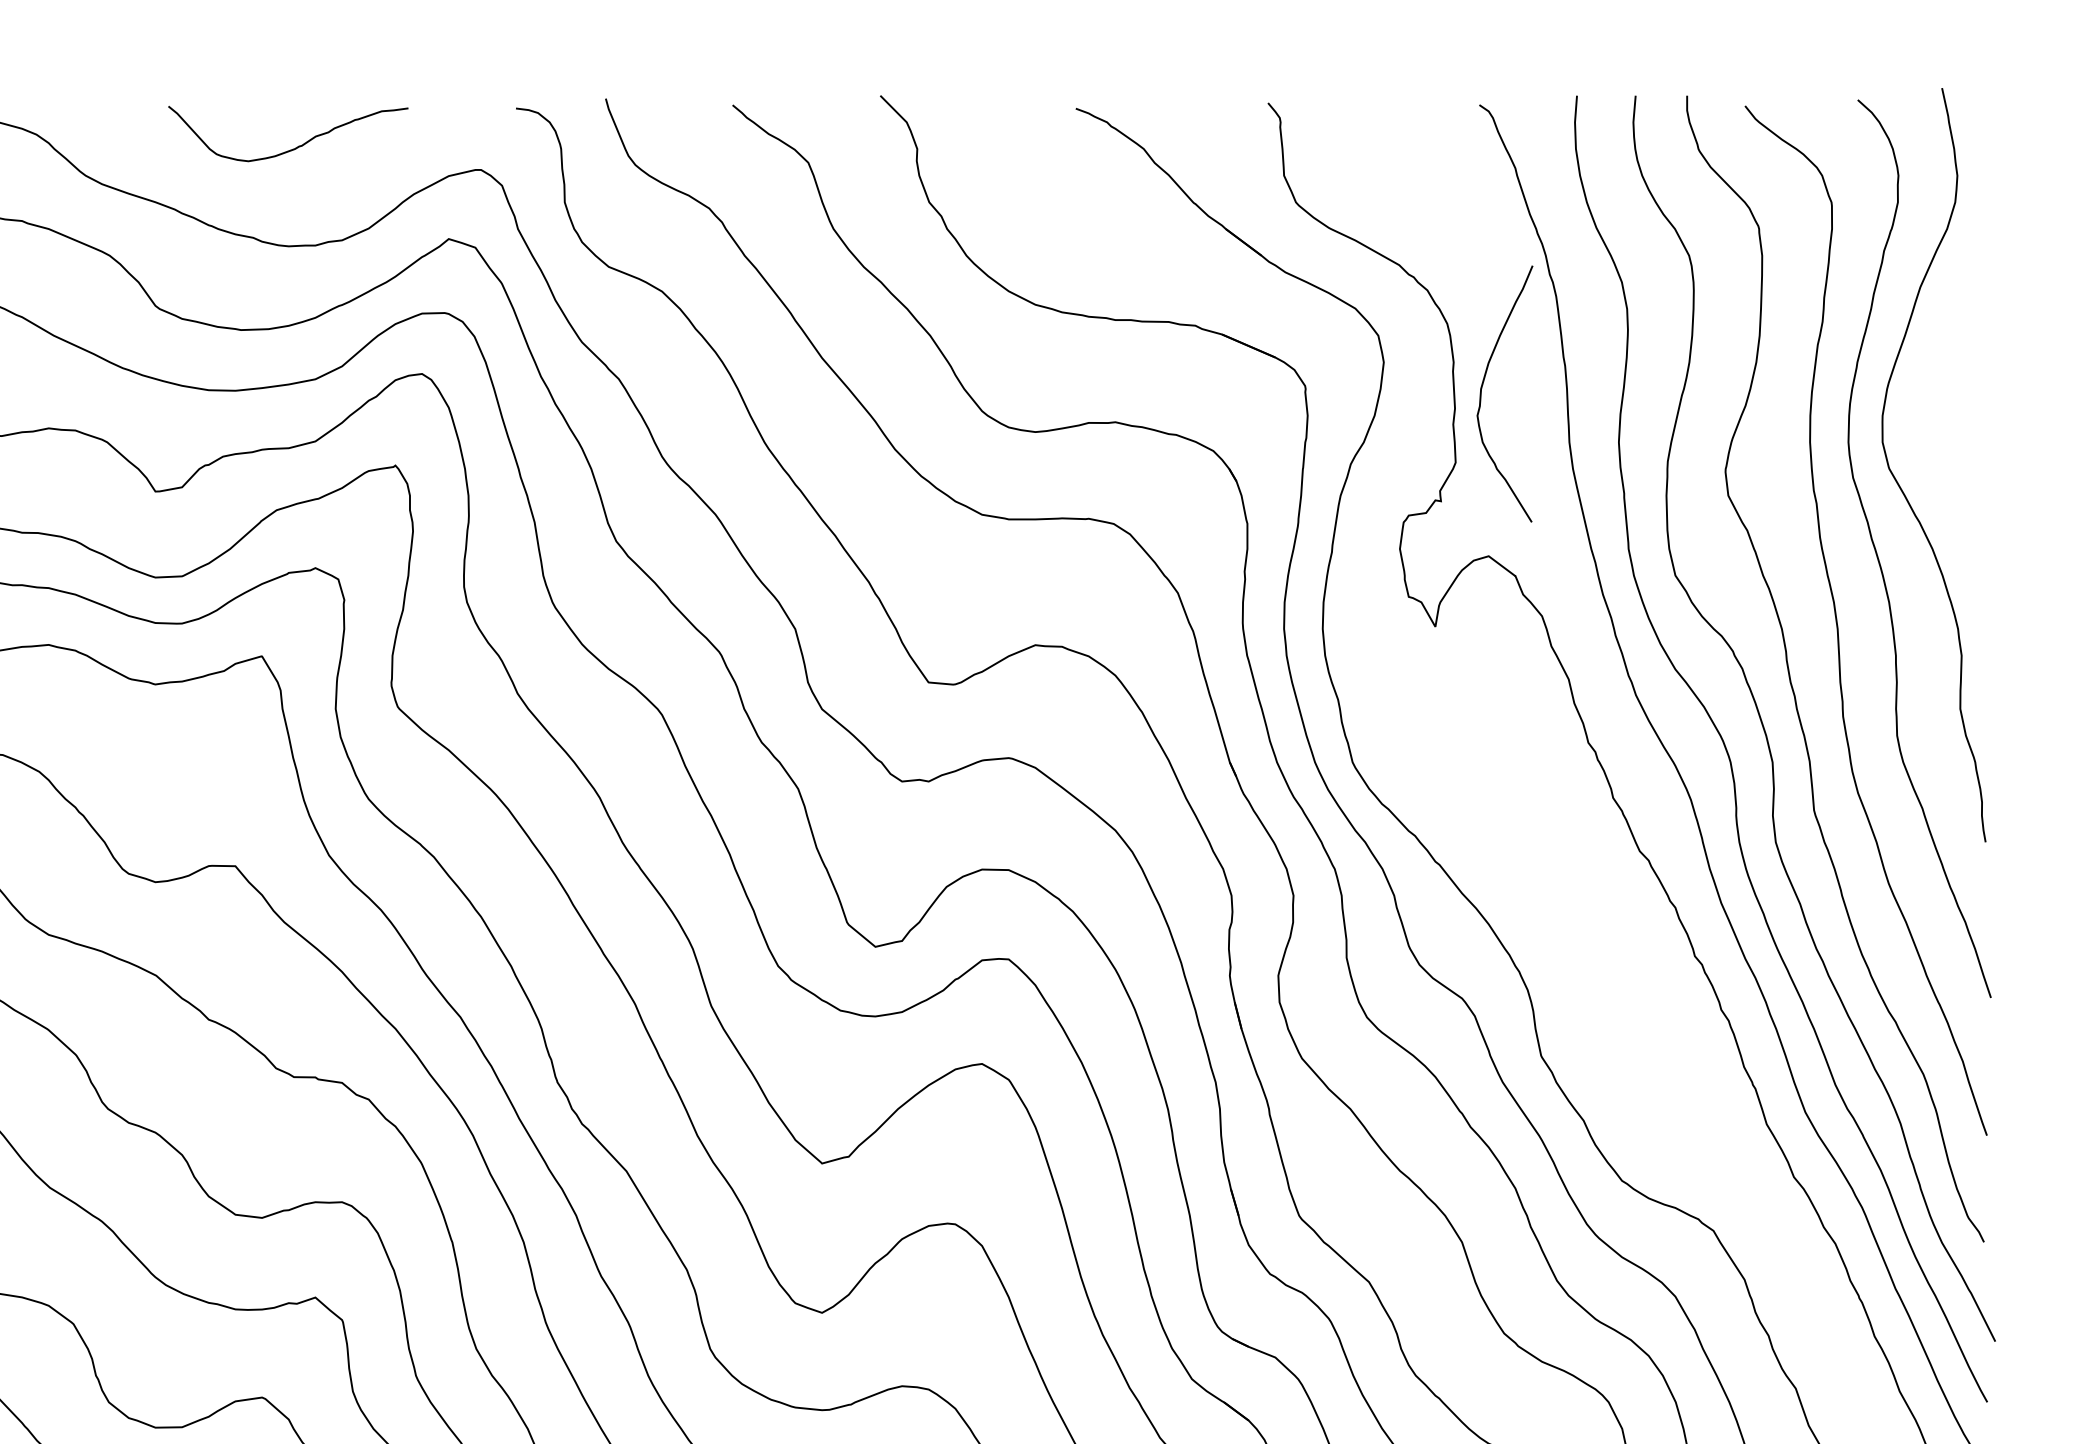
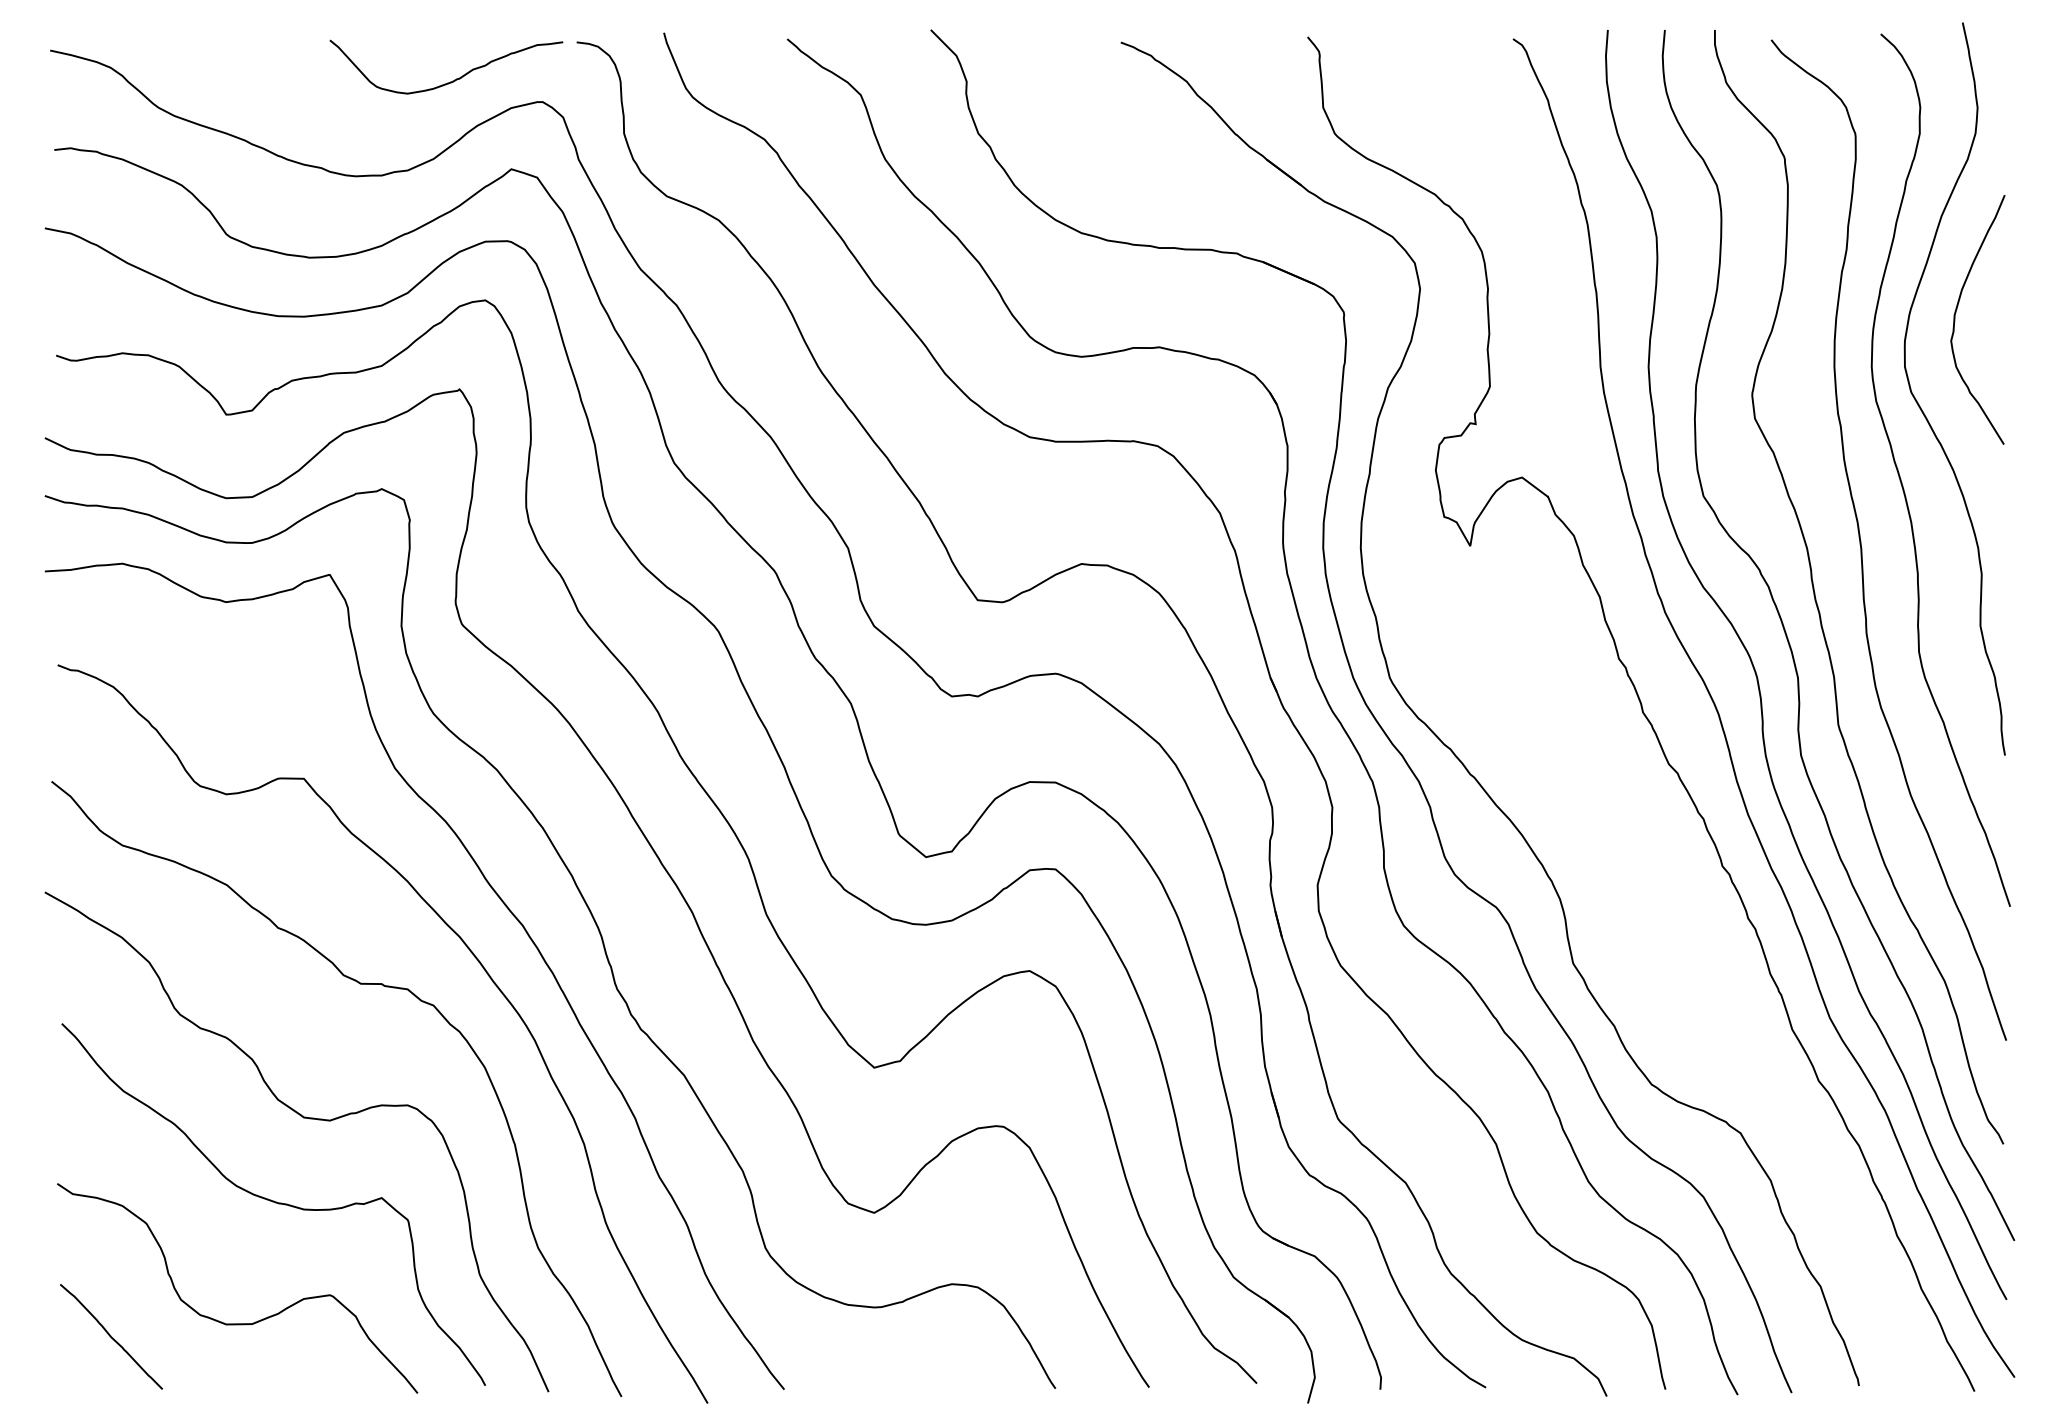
curve: (294, 147) -> (452, 80), moved
curve: (1482, 387) -> (1956, 313), moved

